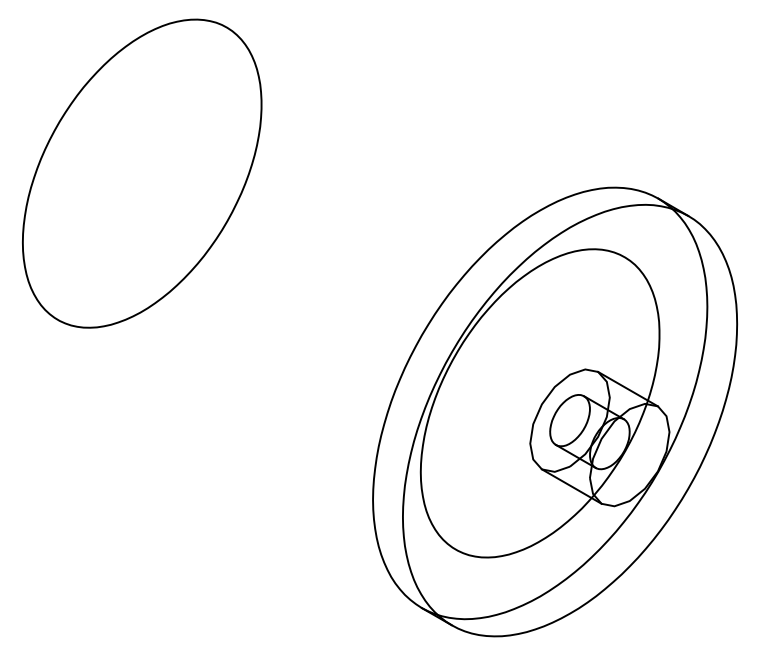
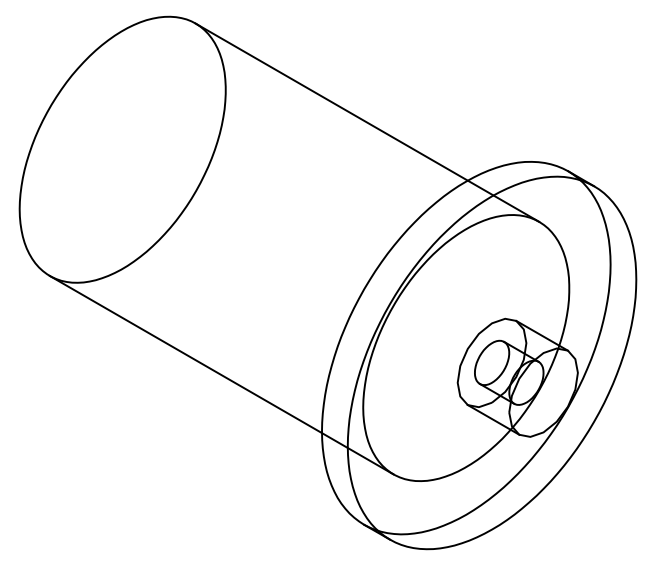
line: (425, 142) -> (367, 122), added
line: (256, 435) -> (221, 375), added

